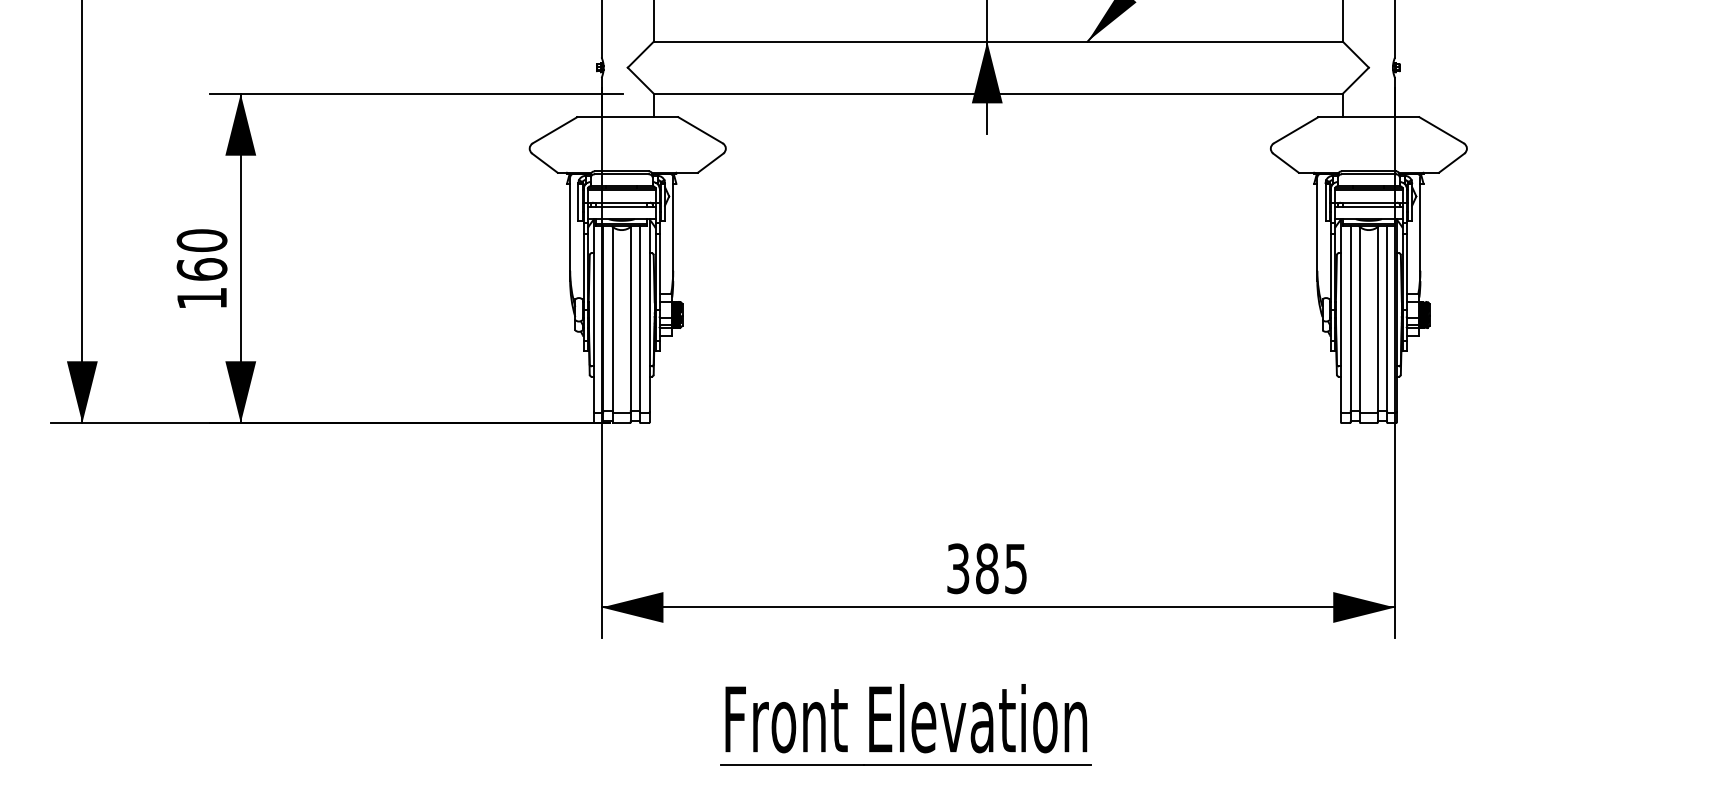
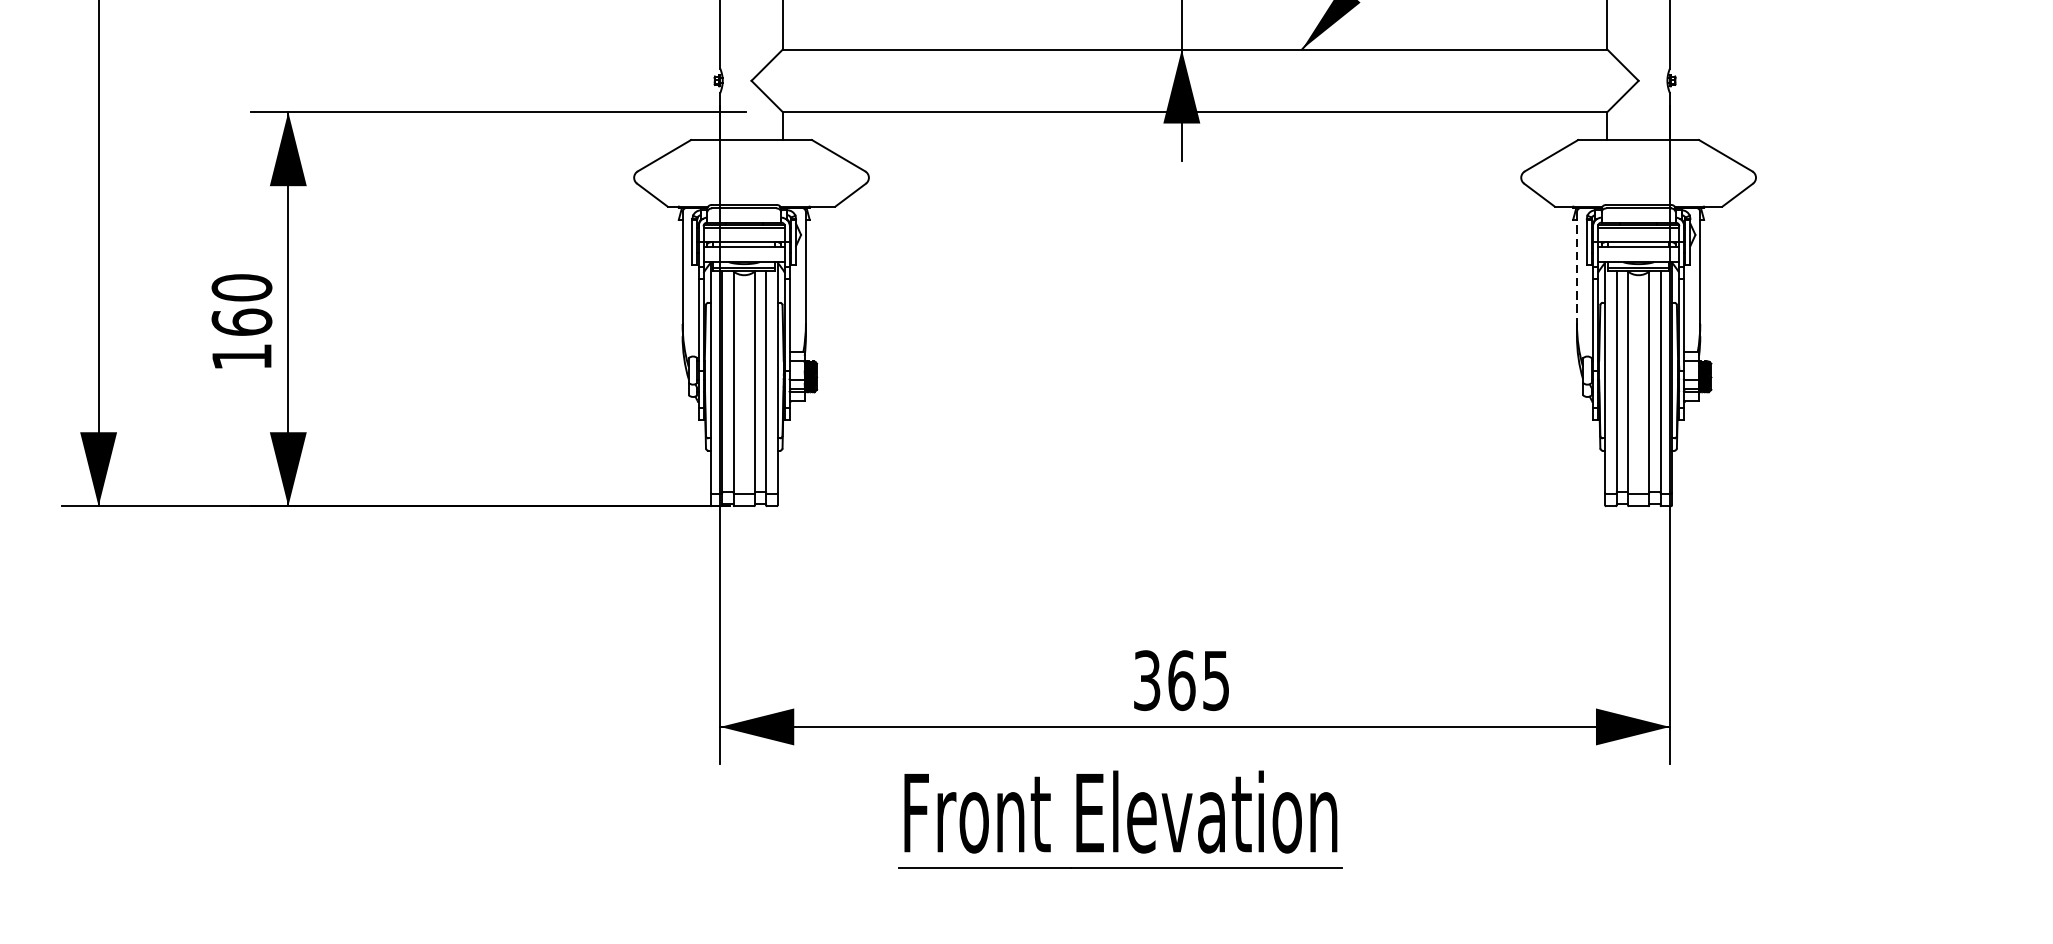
line: (1317, 224) -> (1577, 268), solid -> dashed
text: (987, 568) -> (1182, 680), 385 -> 365
part: (905, 724) -> (1119, 819), moved

